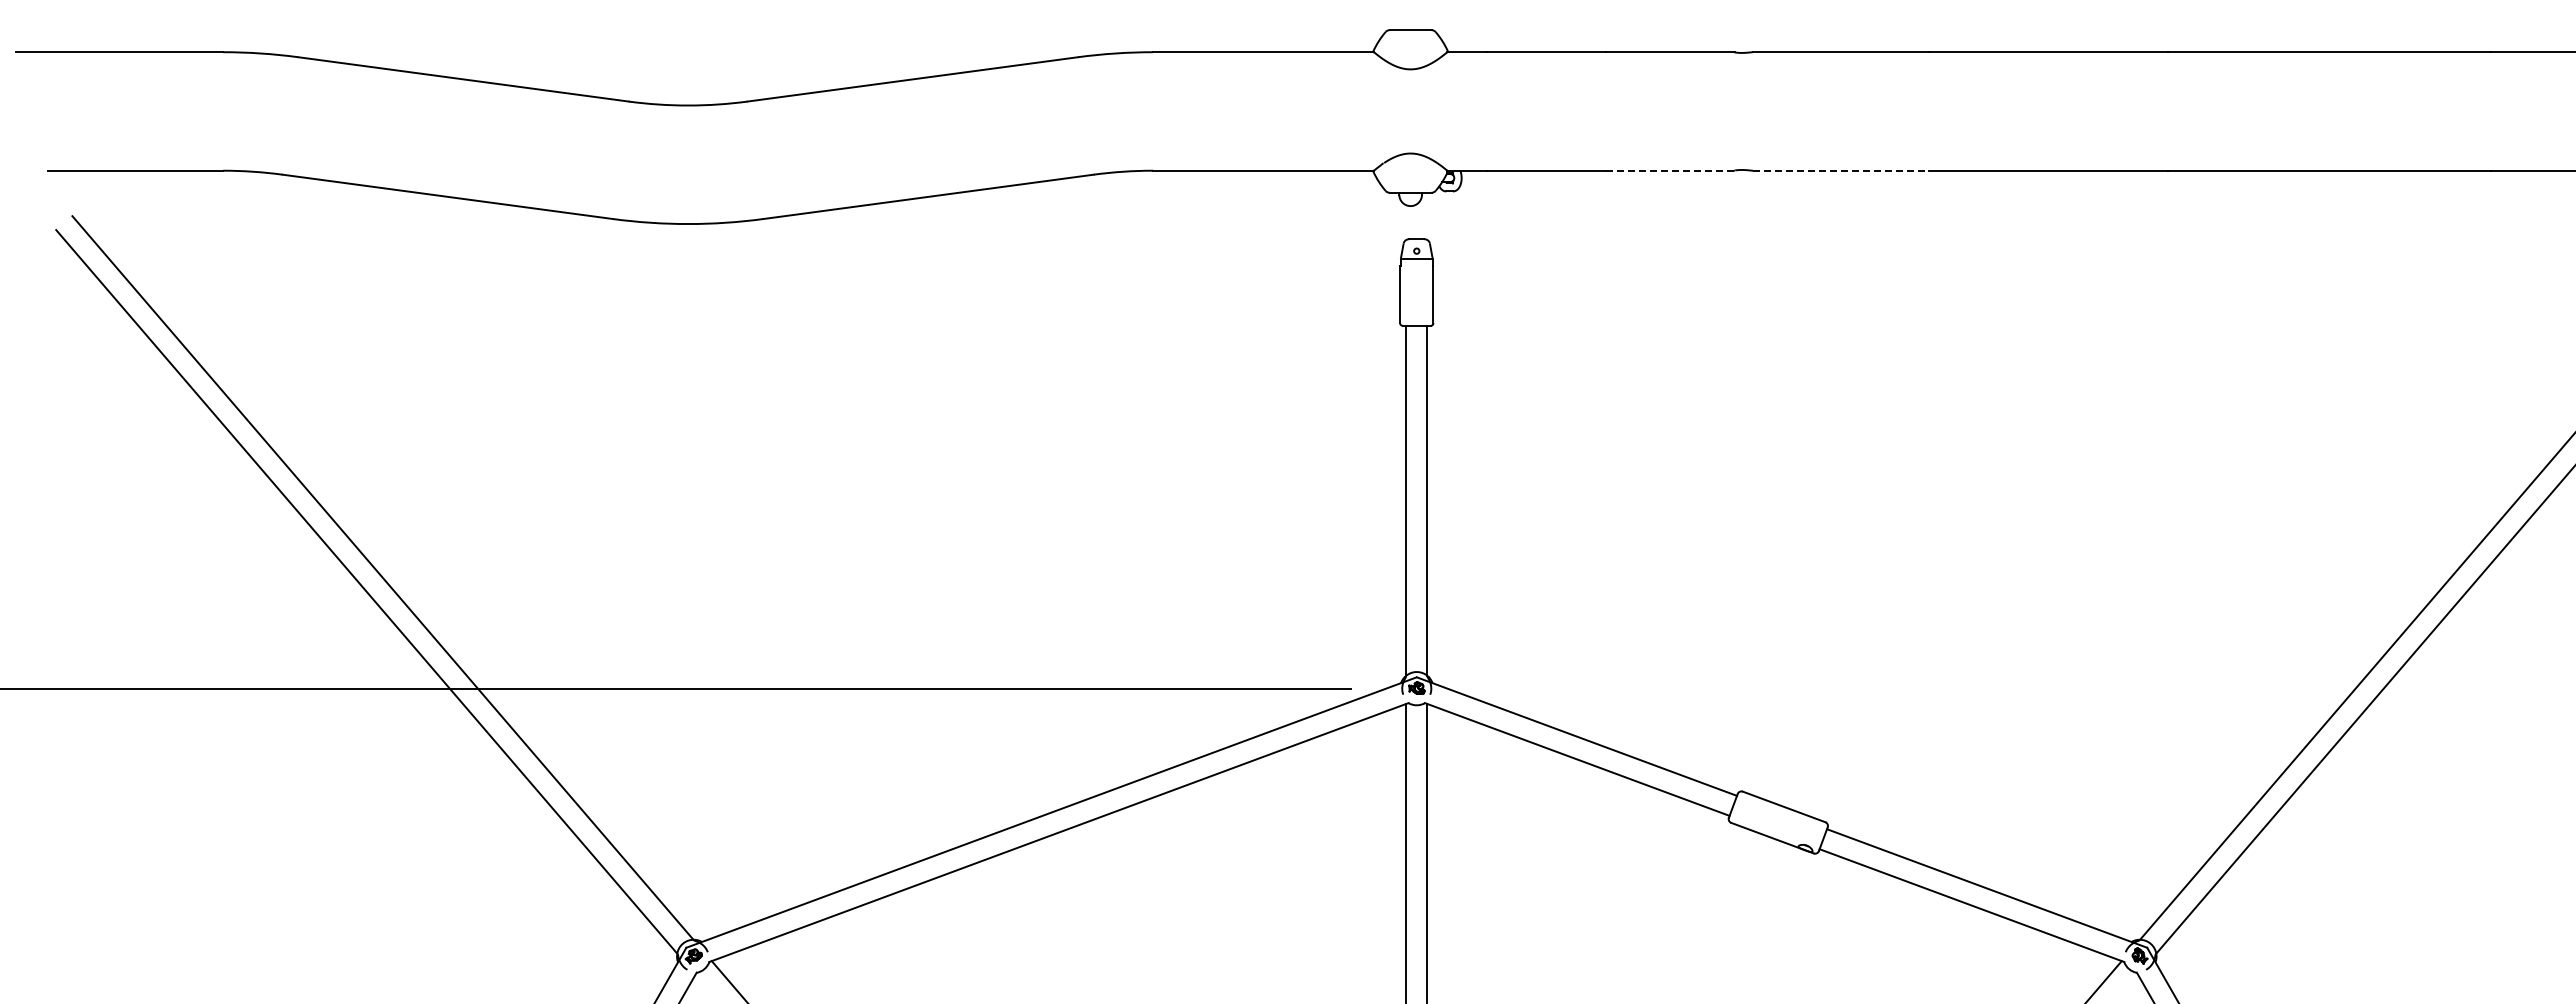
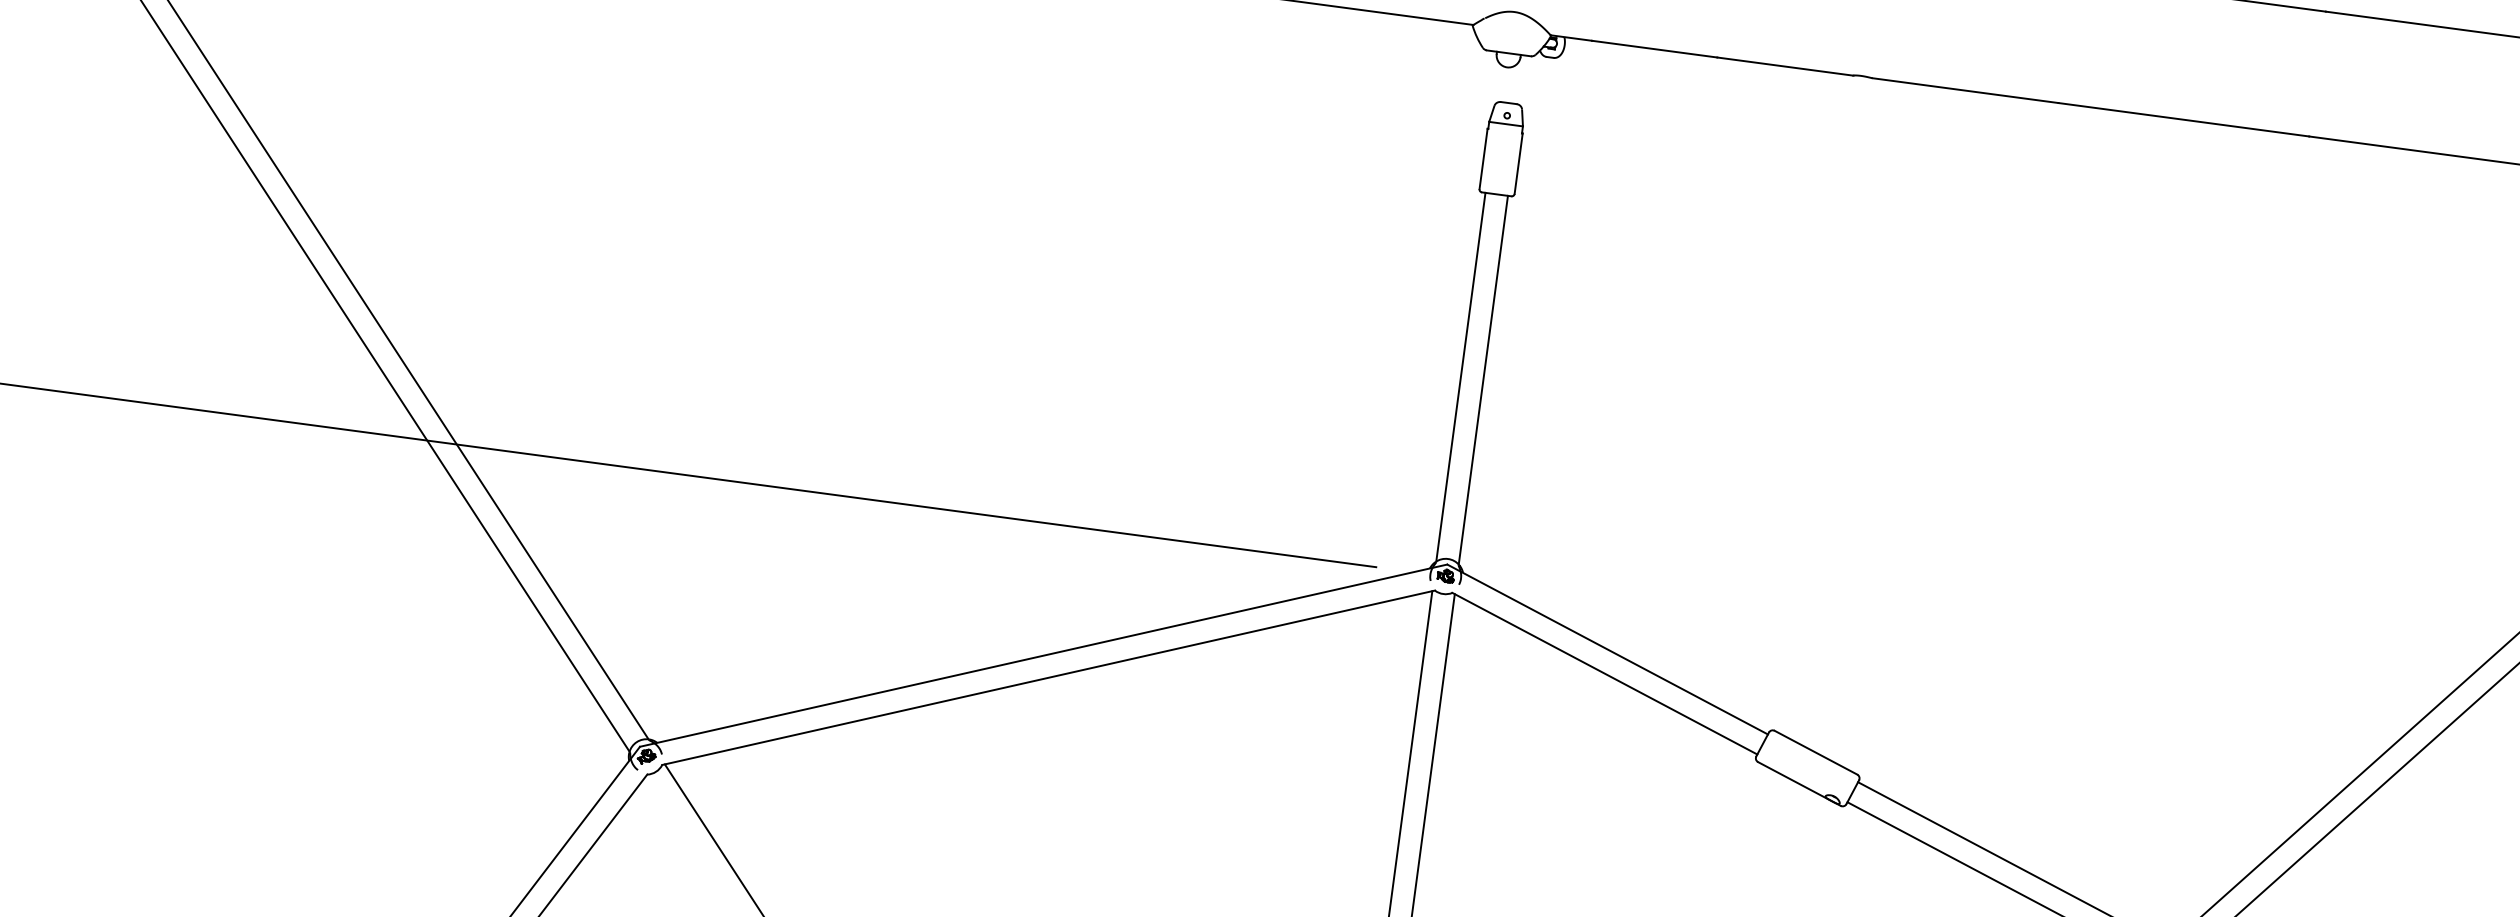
line: (1670, 170) -> (1785, 66), dashed -> solid
line: (1841, 170) -> (1965, 90), dashed -> solid

